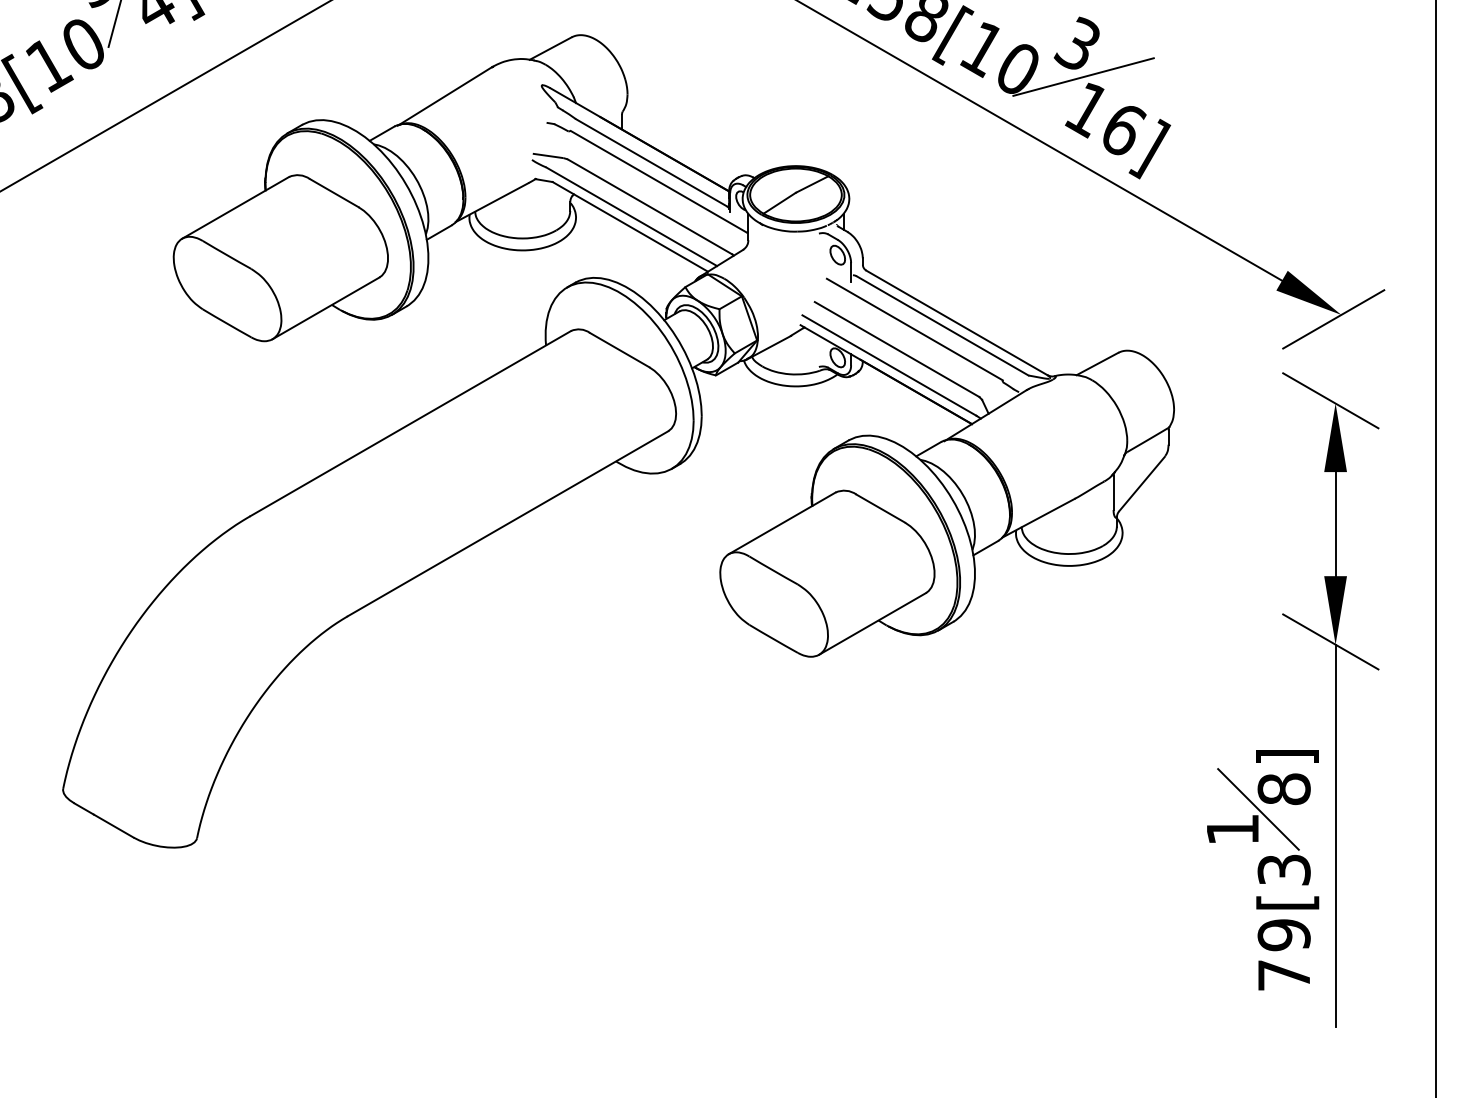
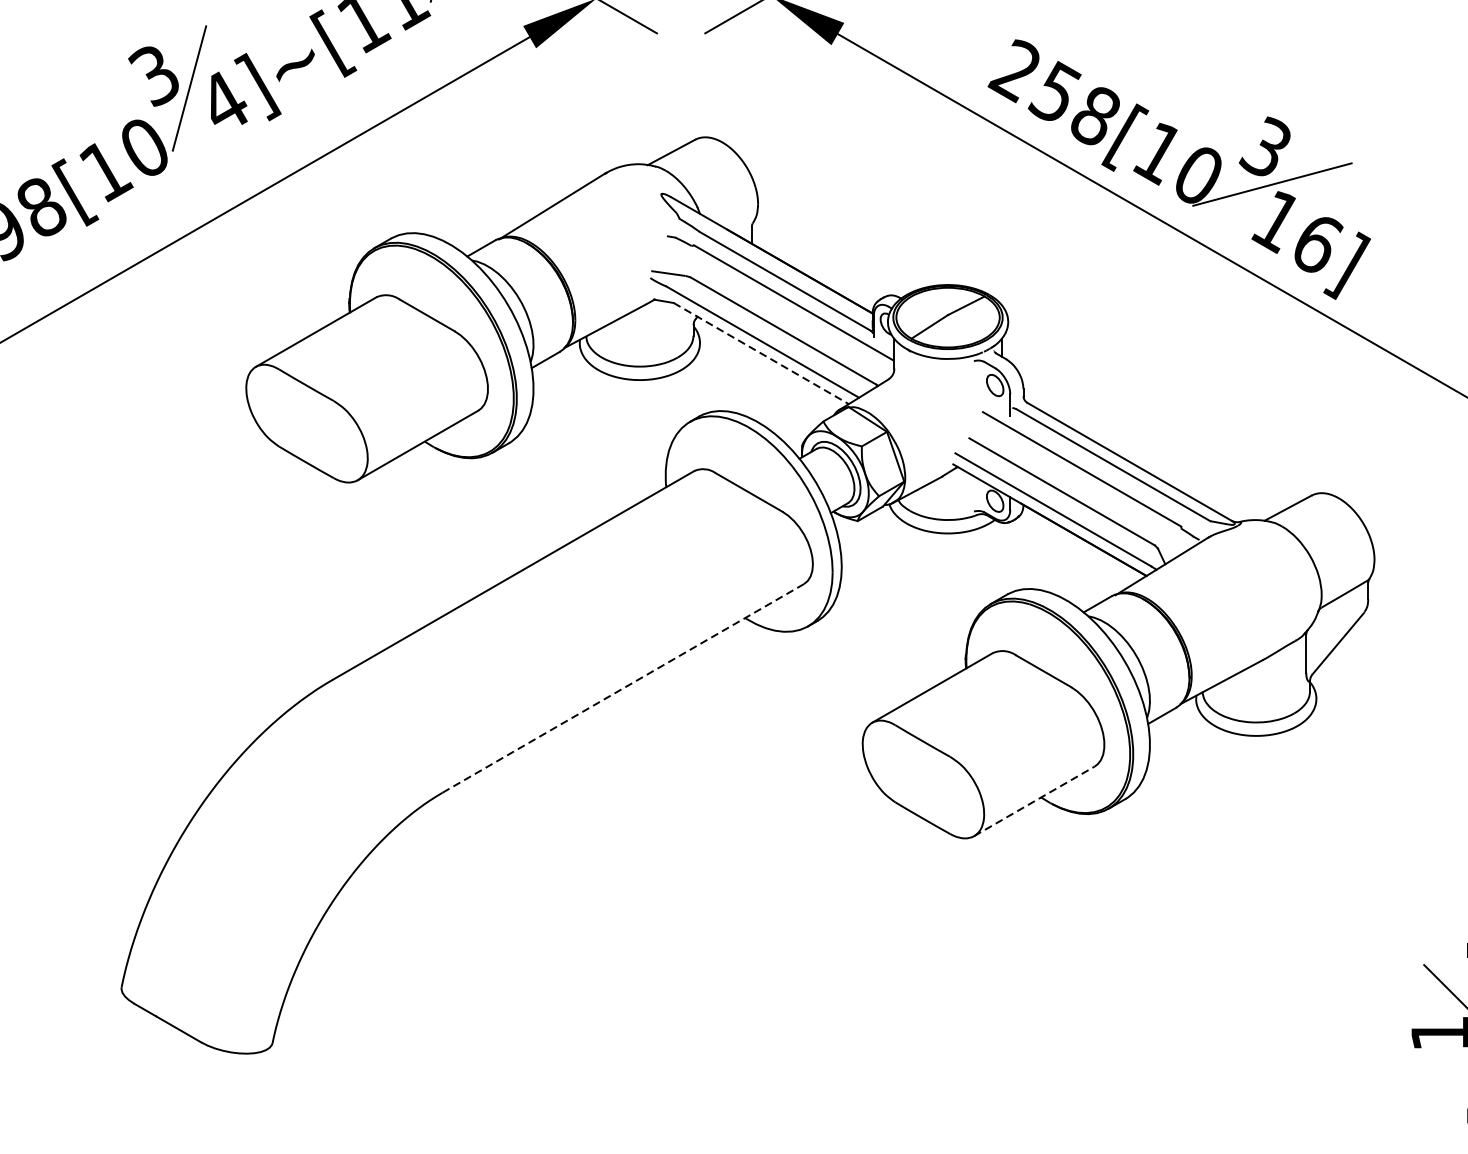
line: (630, 226) -> (761, 353), solid -> dashed
line: (508, 523) -> (623, 688), solid -> dashed
line: (872, 623) -> (1034, 800), solid -> dashed

